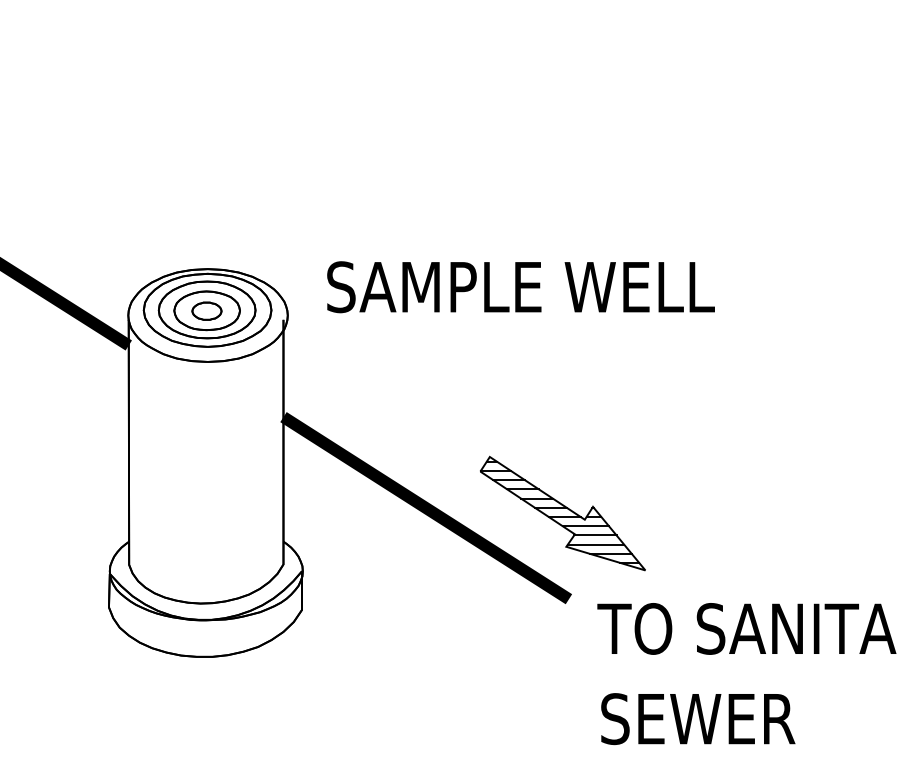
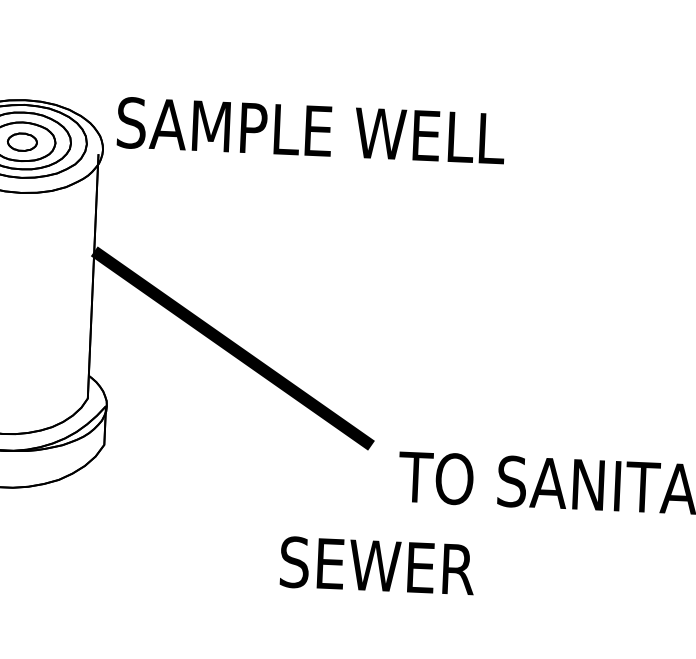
text: (520, 287) -> (310, 131), moved
part: (562, 513) -> (368, 359), removed
text: (698, 719) -> (377, 566), moved

